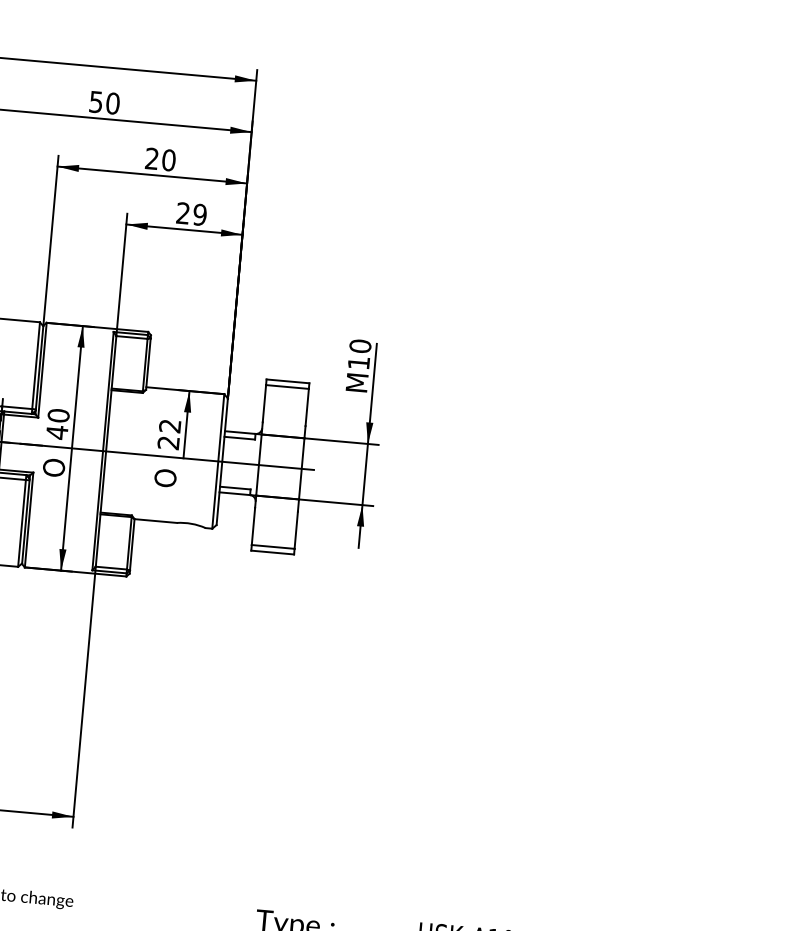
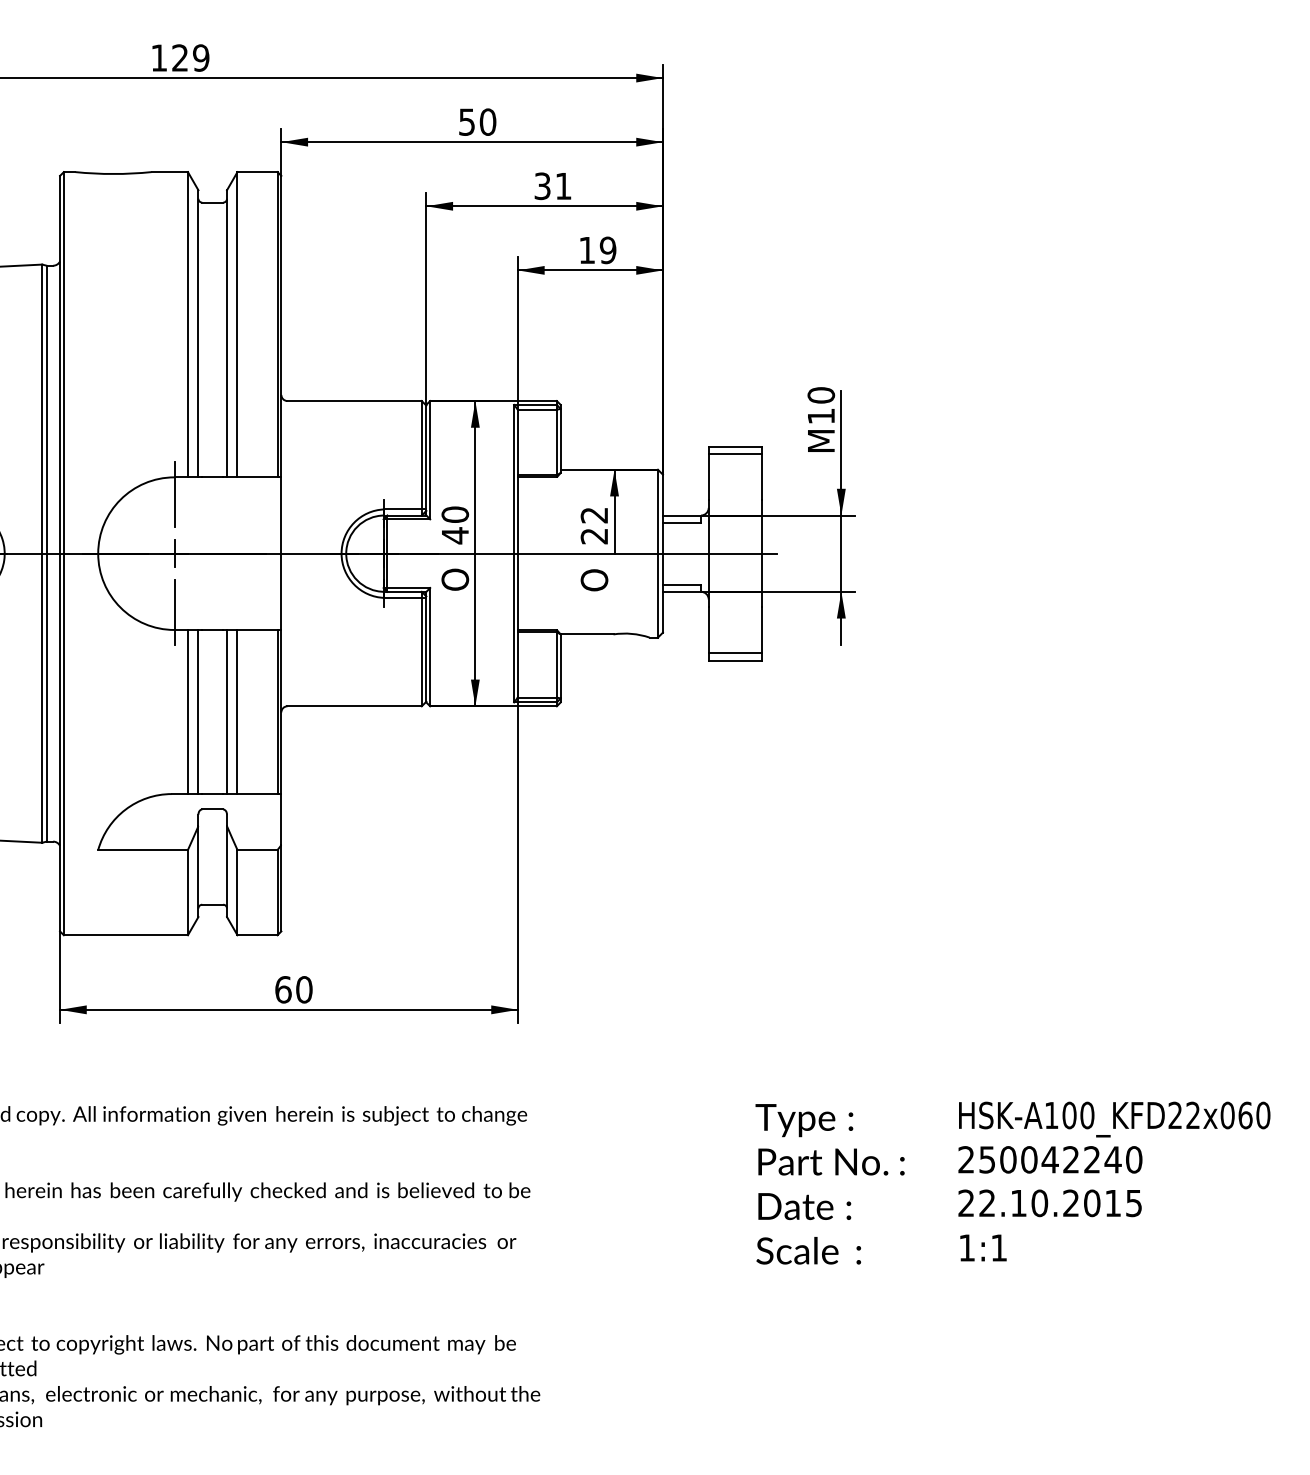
text: (160, 159) -> (552, 186), 20 -> 31
text: (182, 212) -> (586, 249), 29 -> 19

